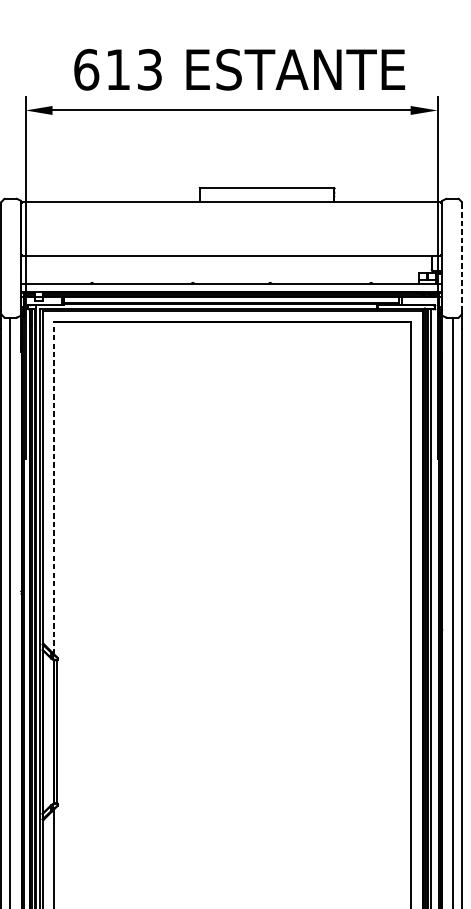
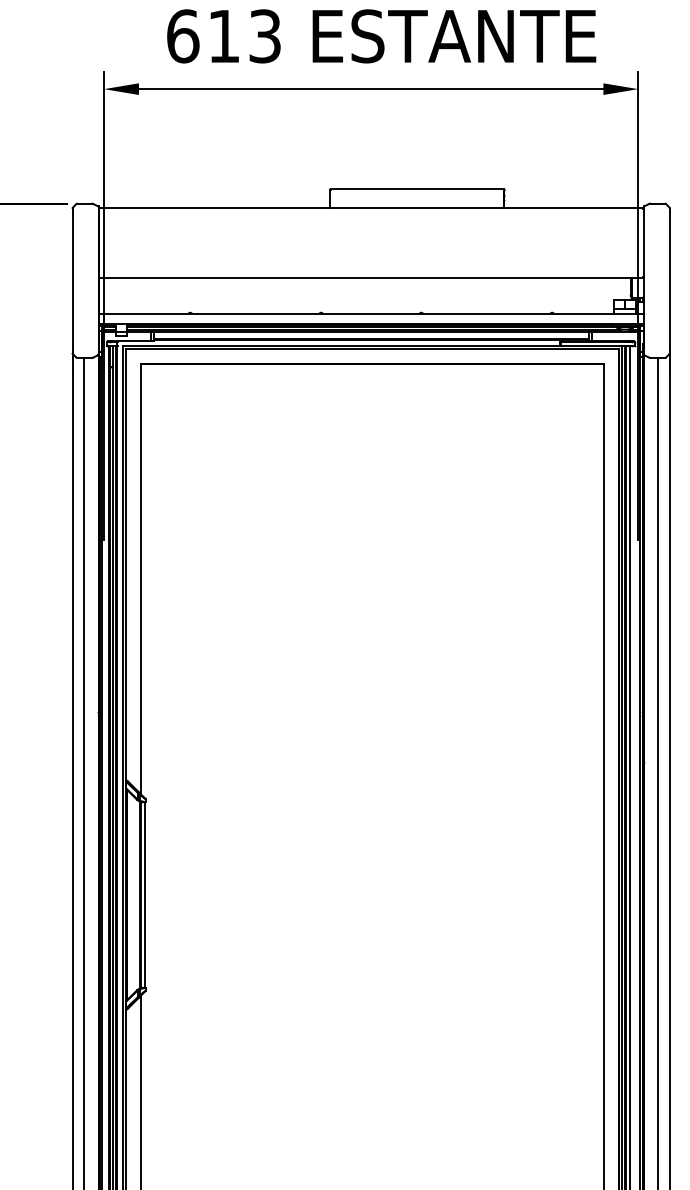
line: (461, 258) -> (669, 280), dashed -> solid
line: (53, 487) -> (140, 578), dashed -> solid

